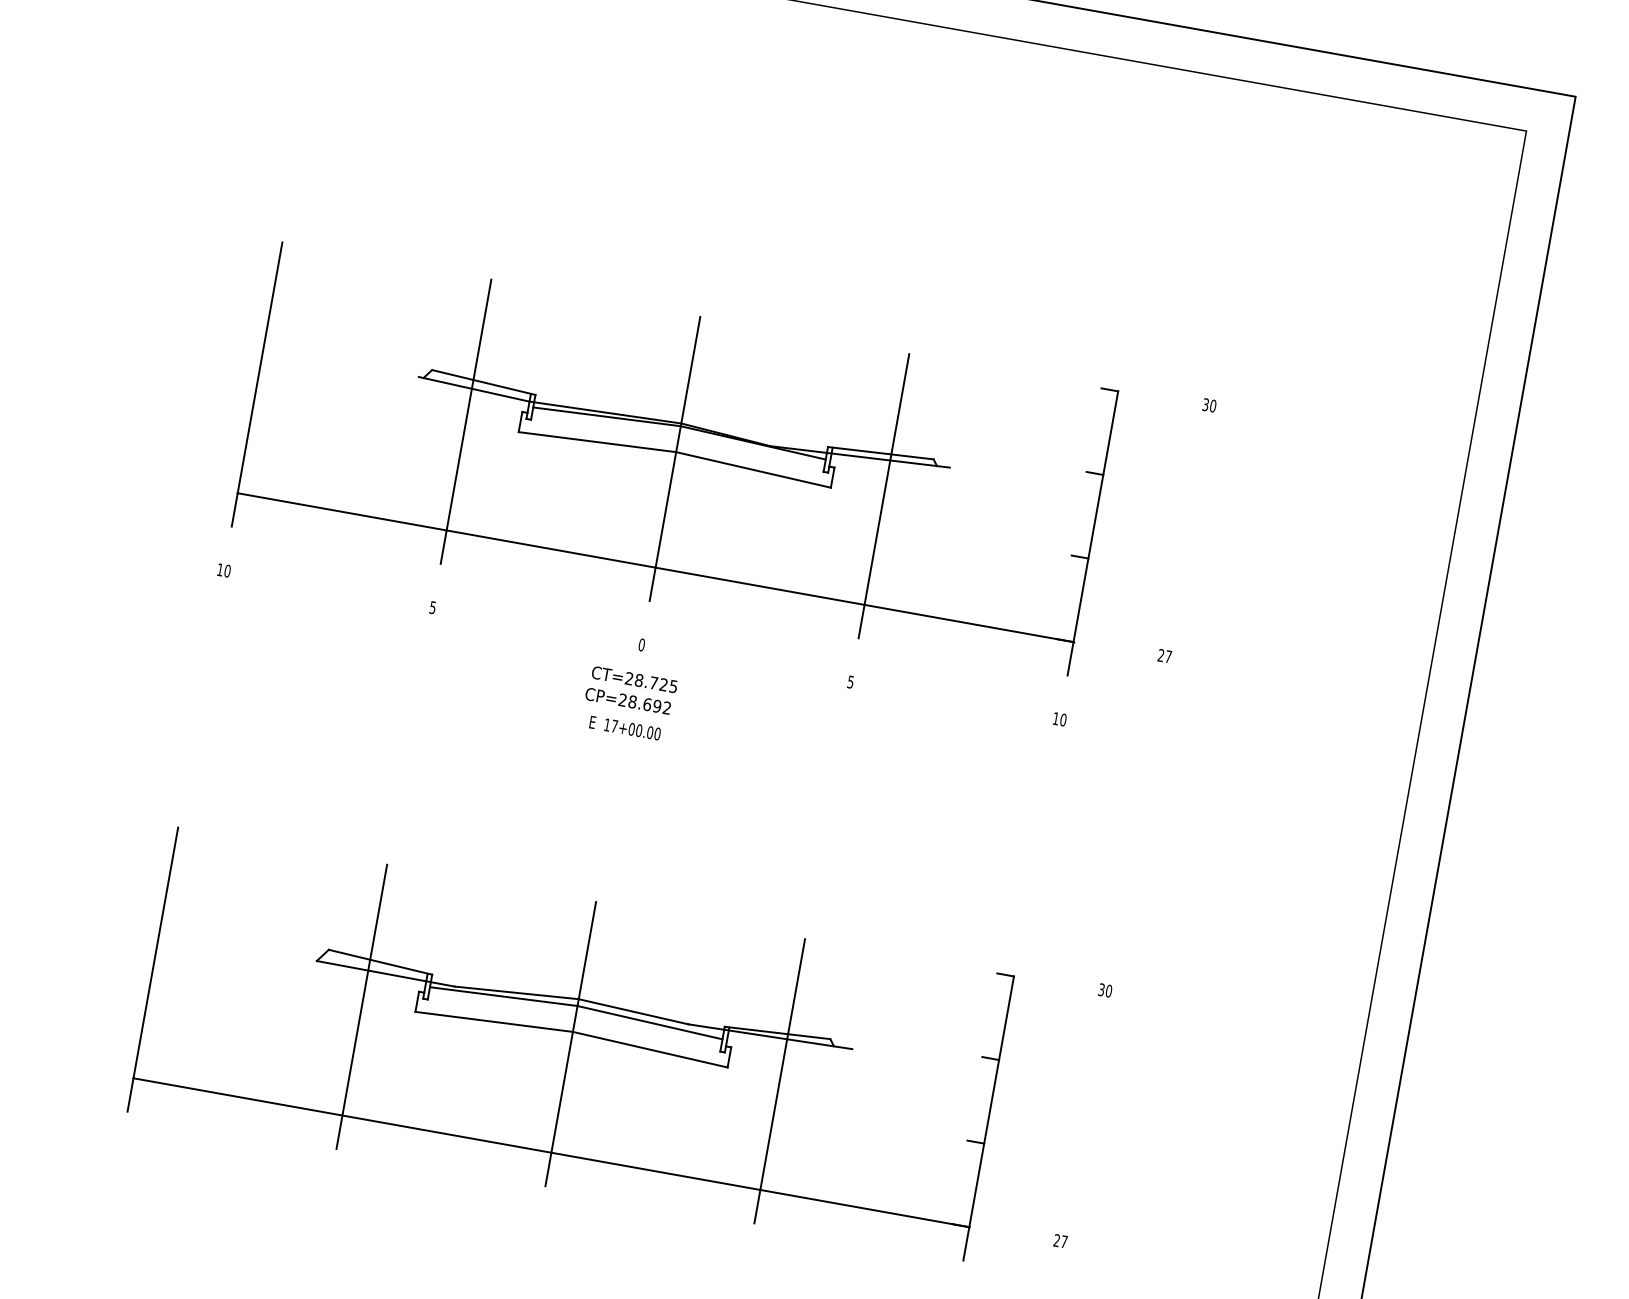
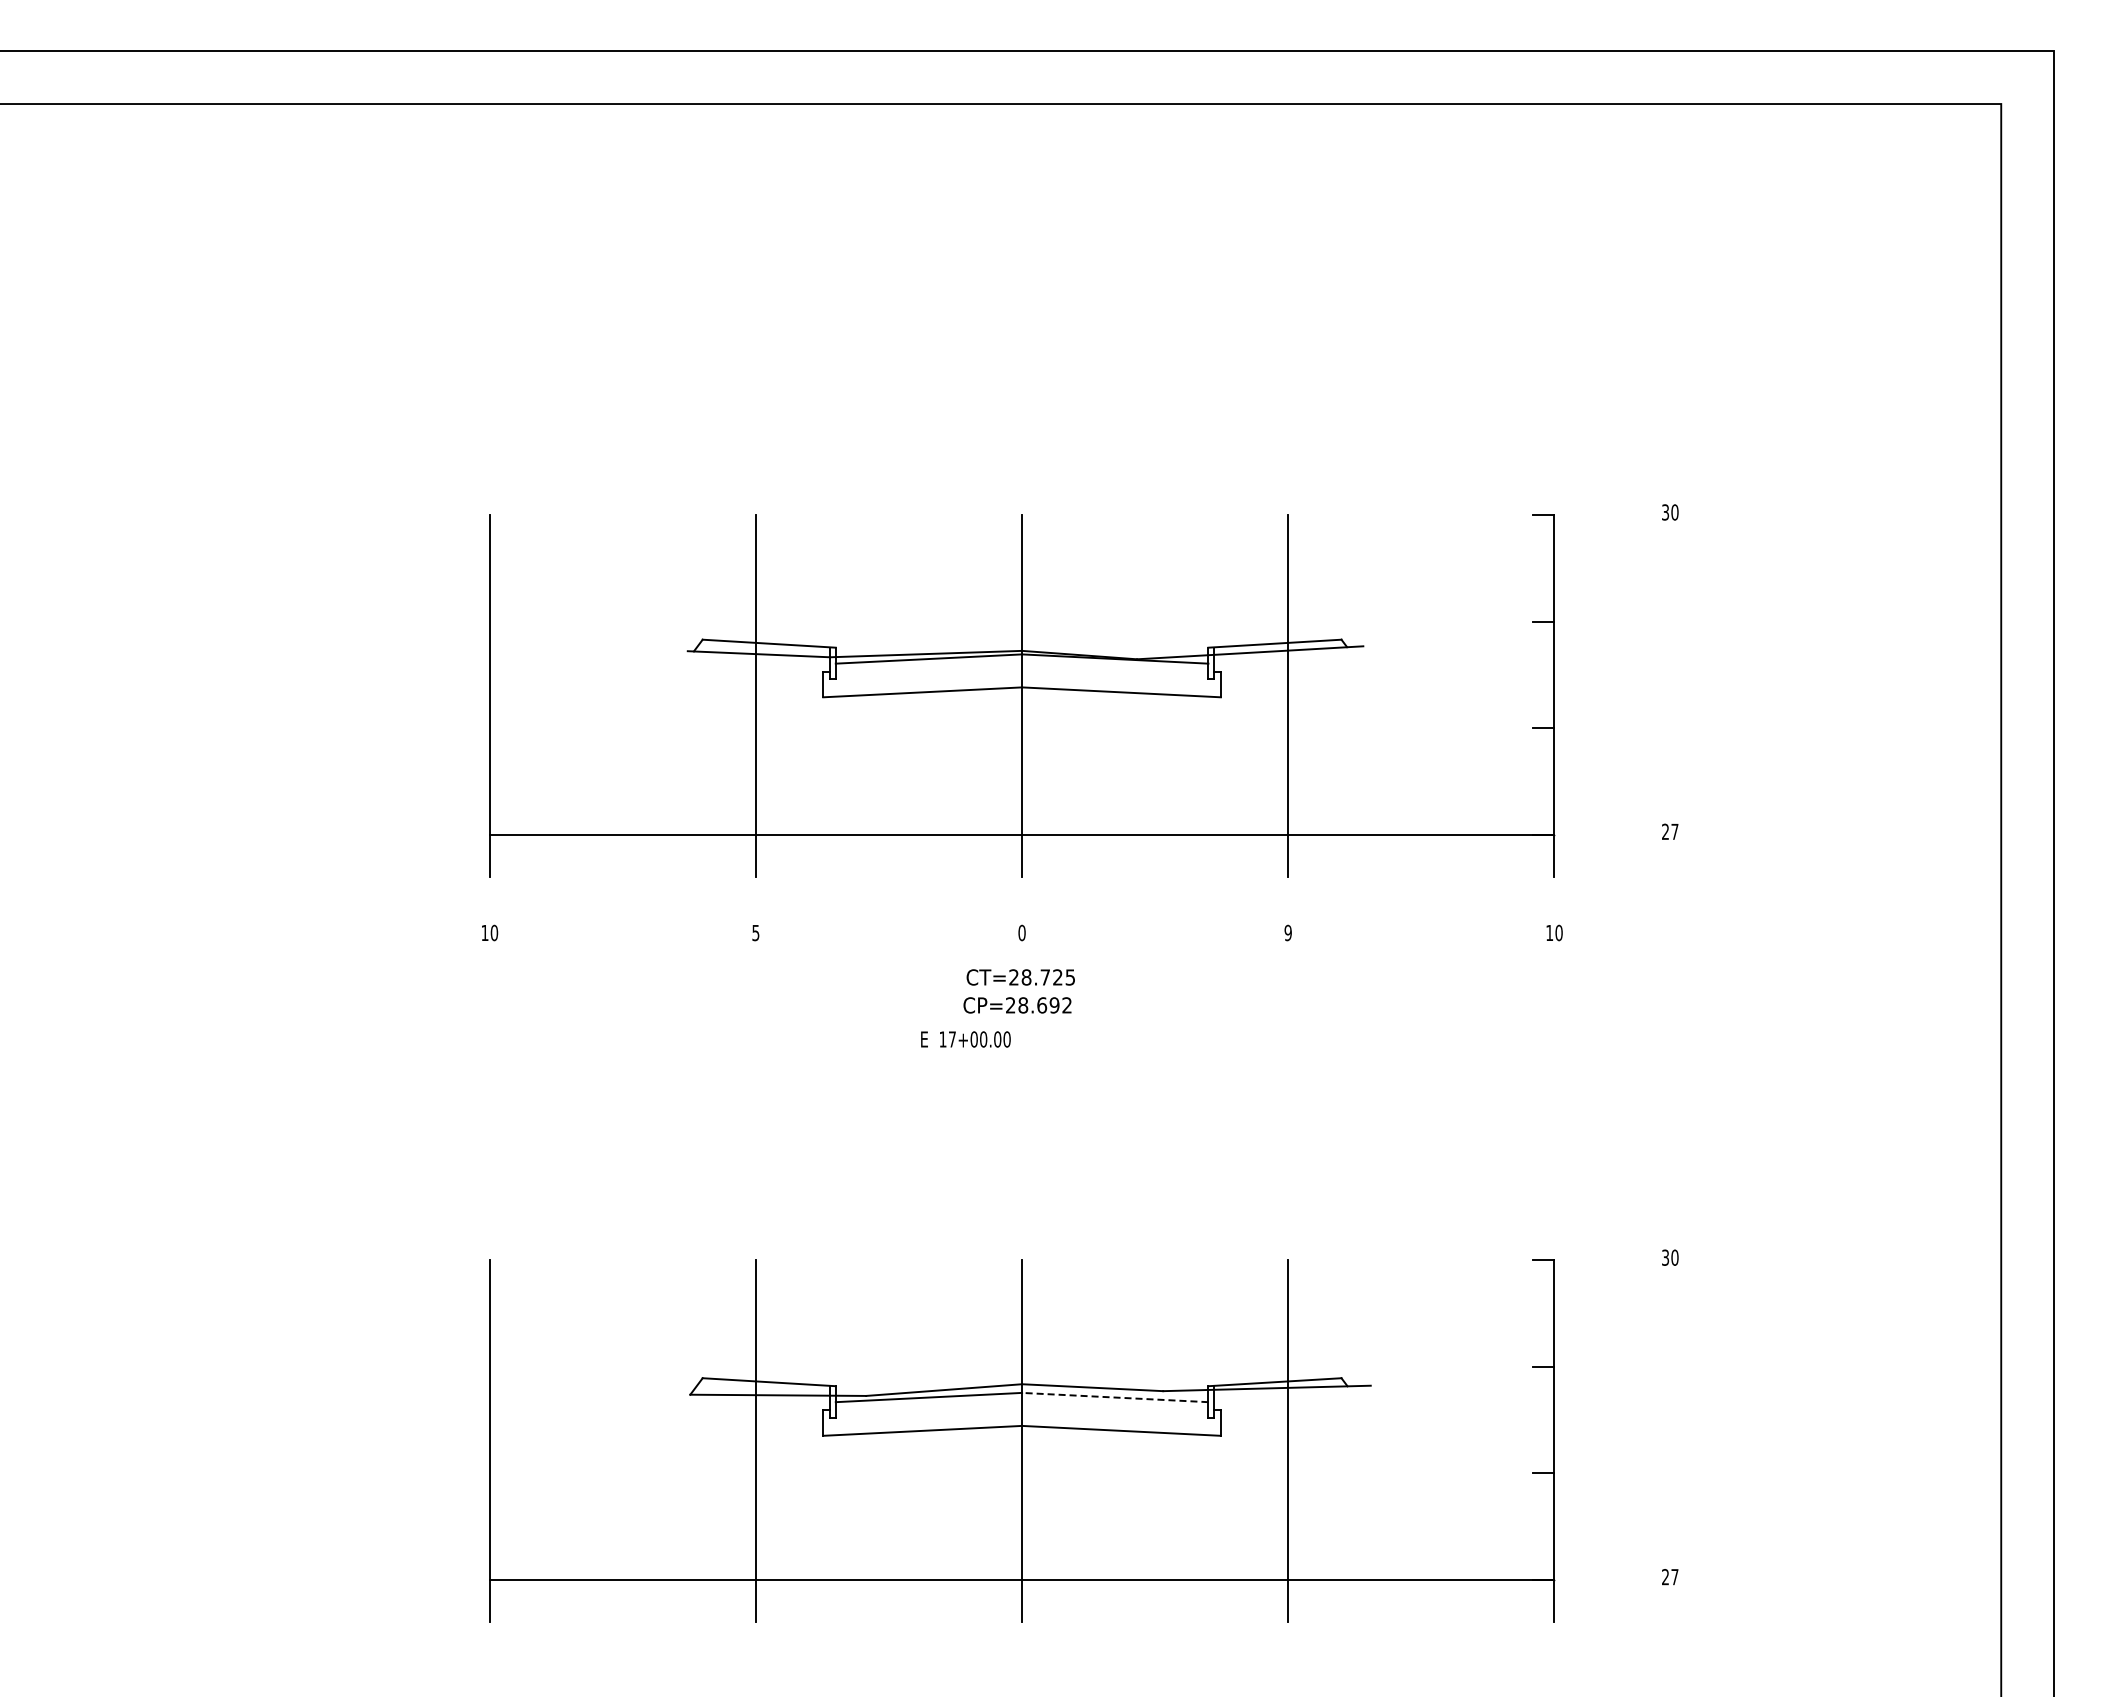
text: (850, 681) -> (1287, 932), 5 -> 9
text: (624, 728) -> (965, 1039), moved
line: (649, 1022) -> (1114, 1397), solid -> dashed

